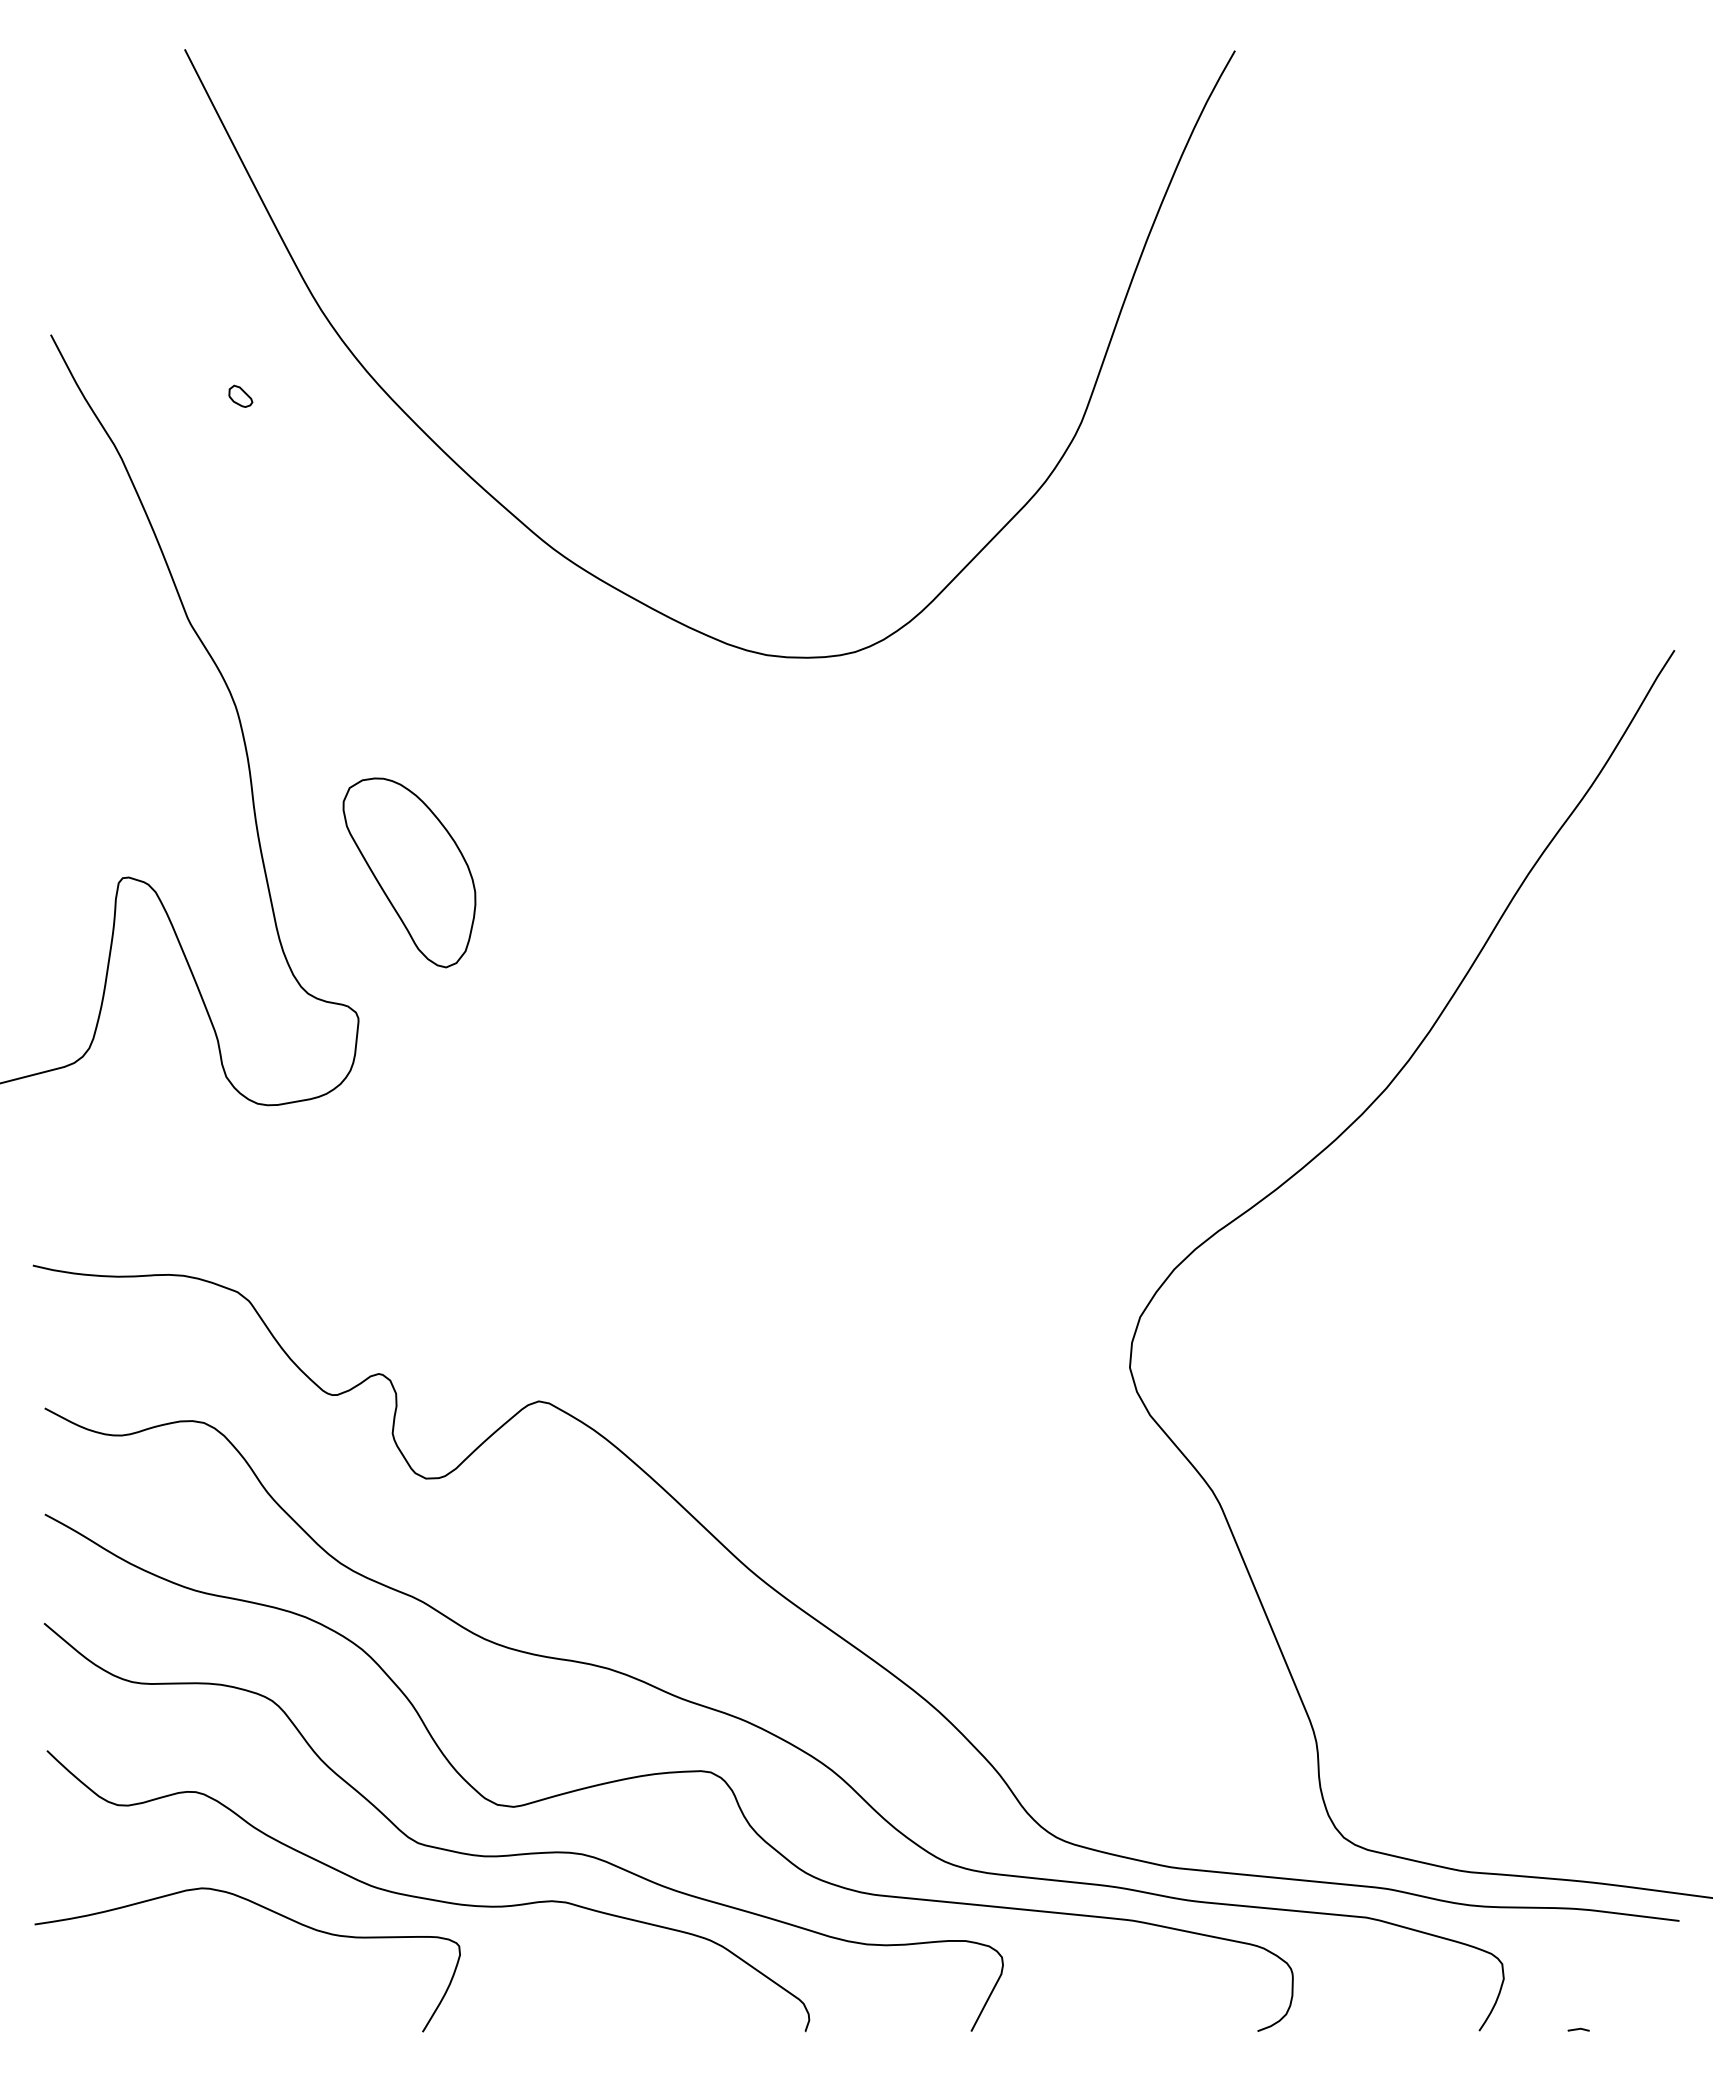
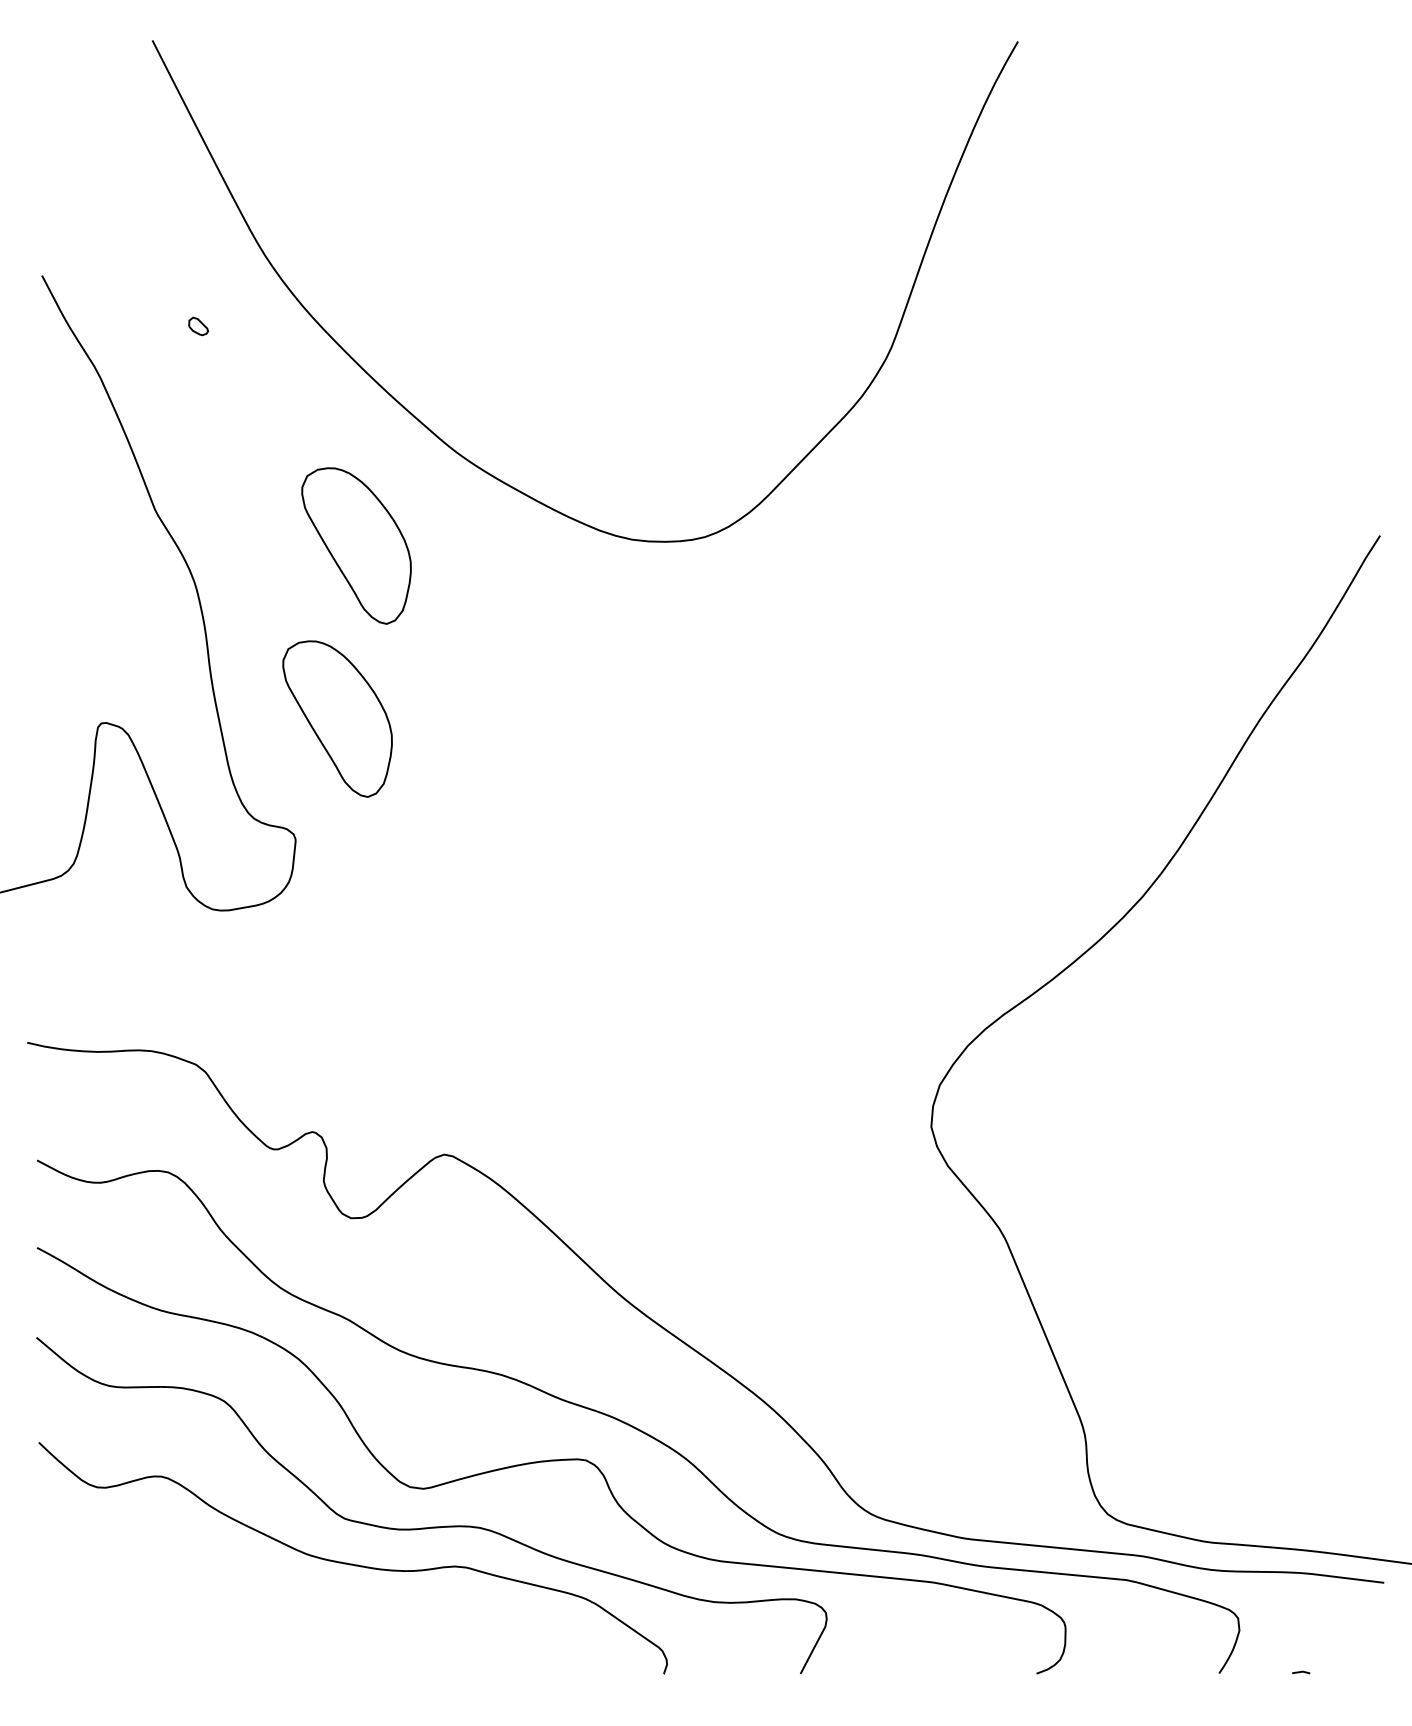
part: (432, 662) -> (356, 545), added
curve: (270, 1911) -> (223, 1575), removed

